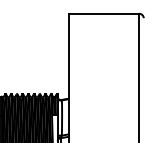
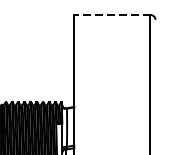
line: (103, 13) -> (111, 14), solid -> dashed

